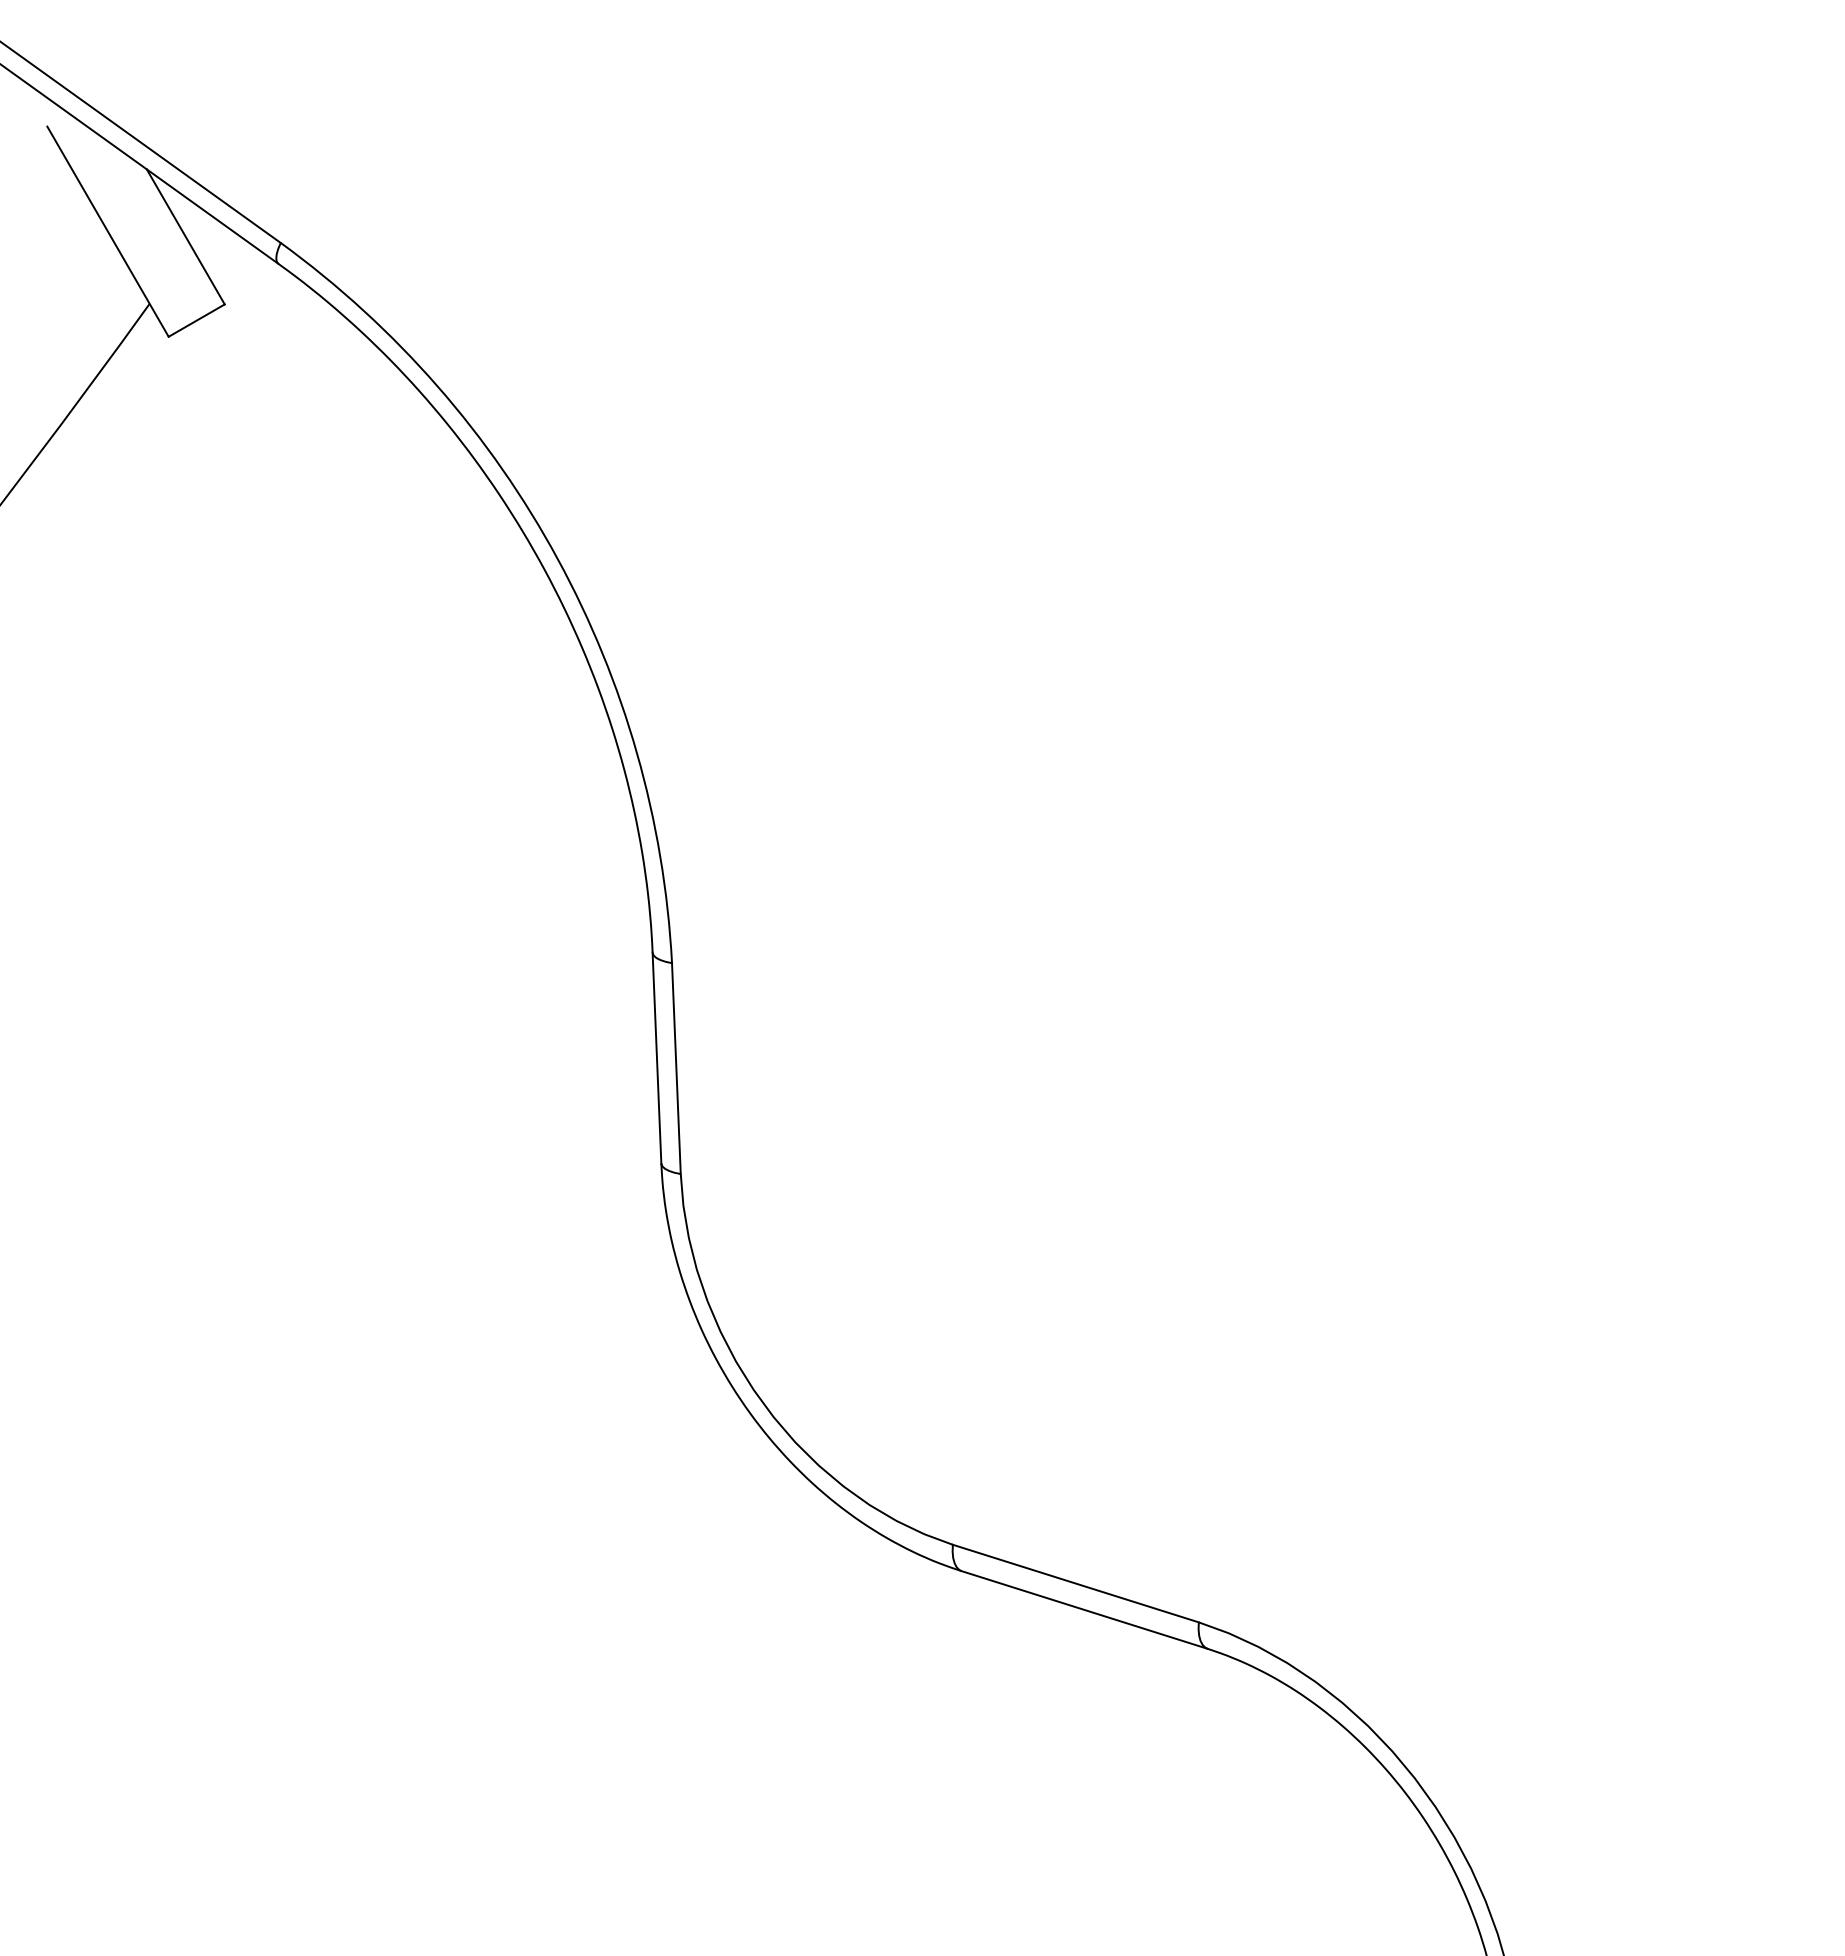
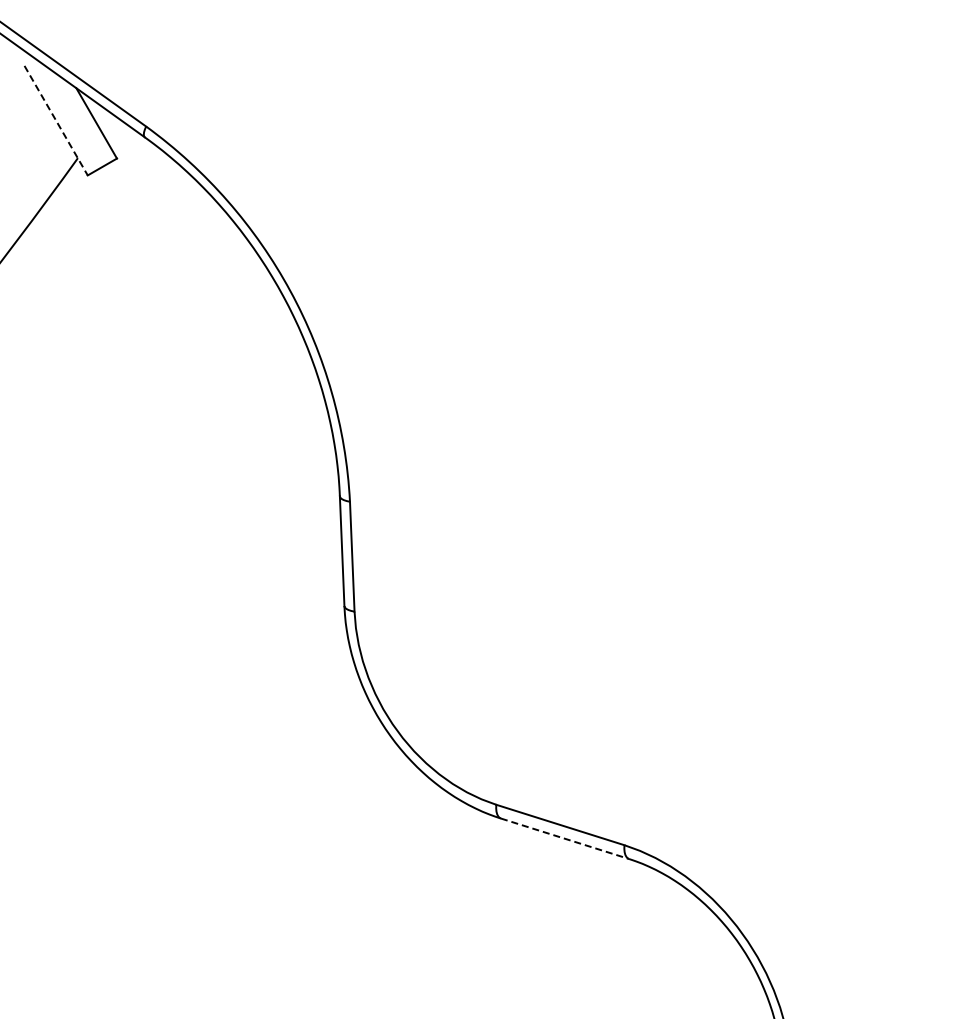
line: (108, 233) -> (56, 121), solid -> dashed
line: (1085, 1609) -> (565, 838), solid -> dashed

